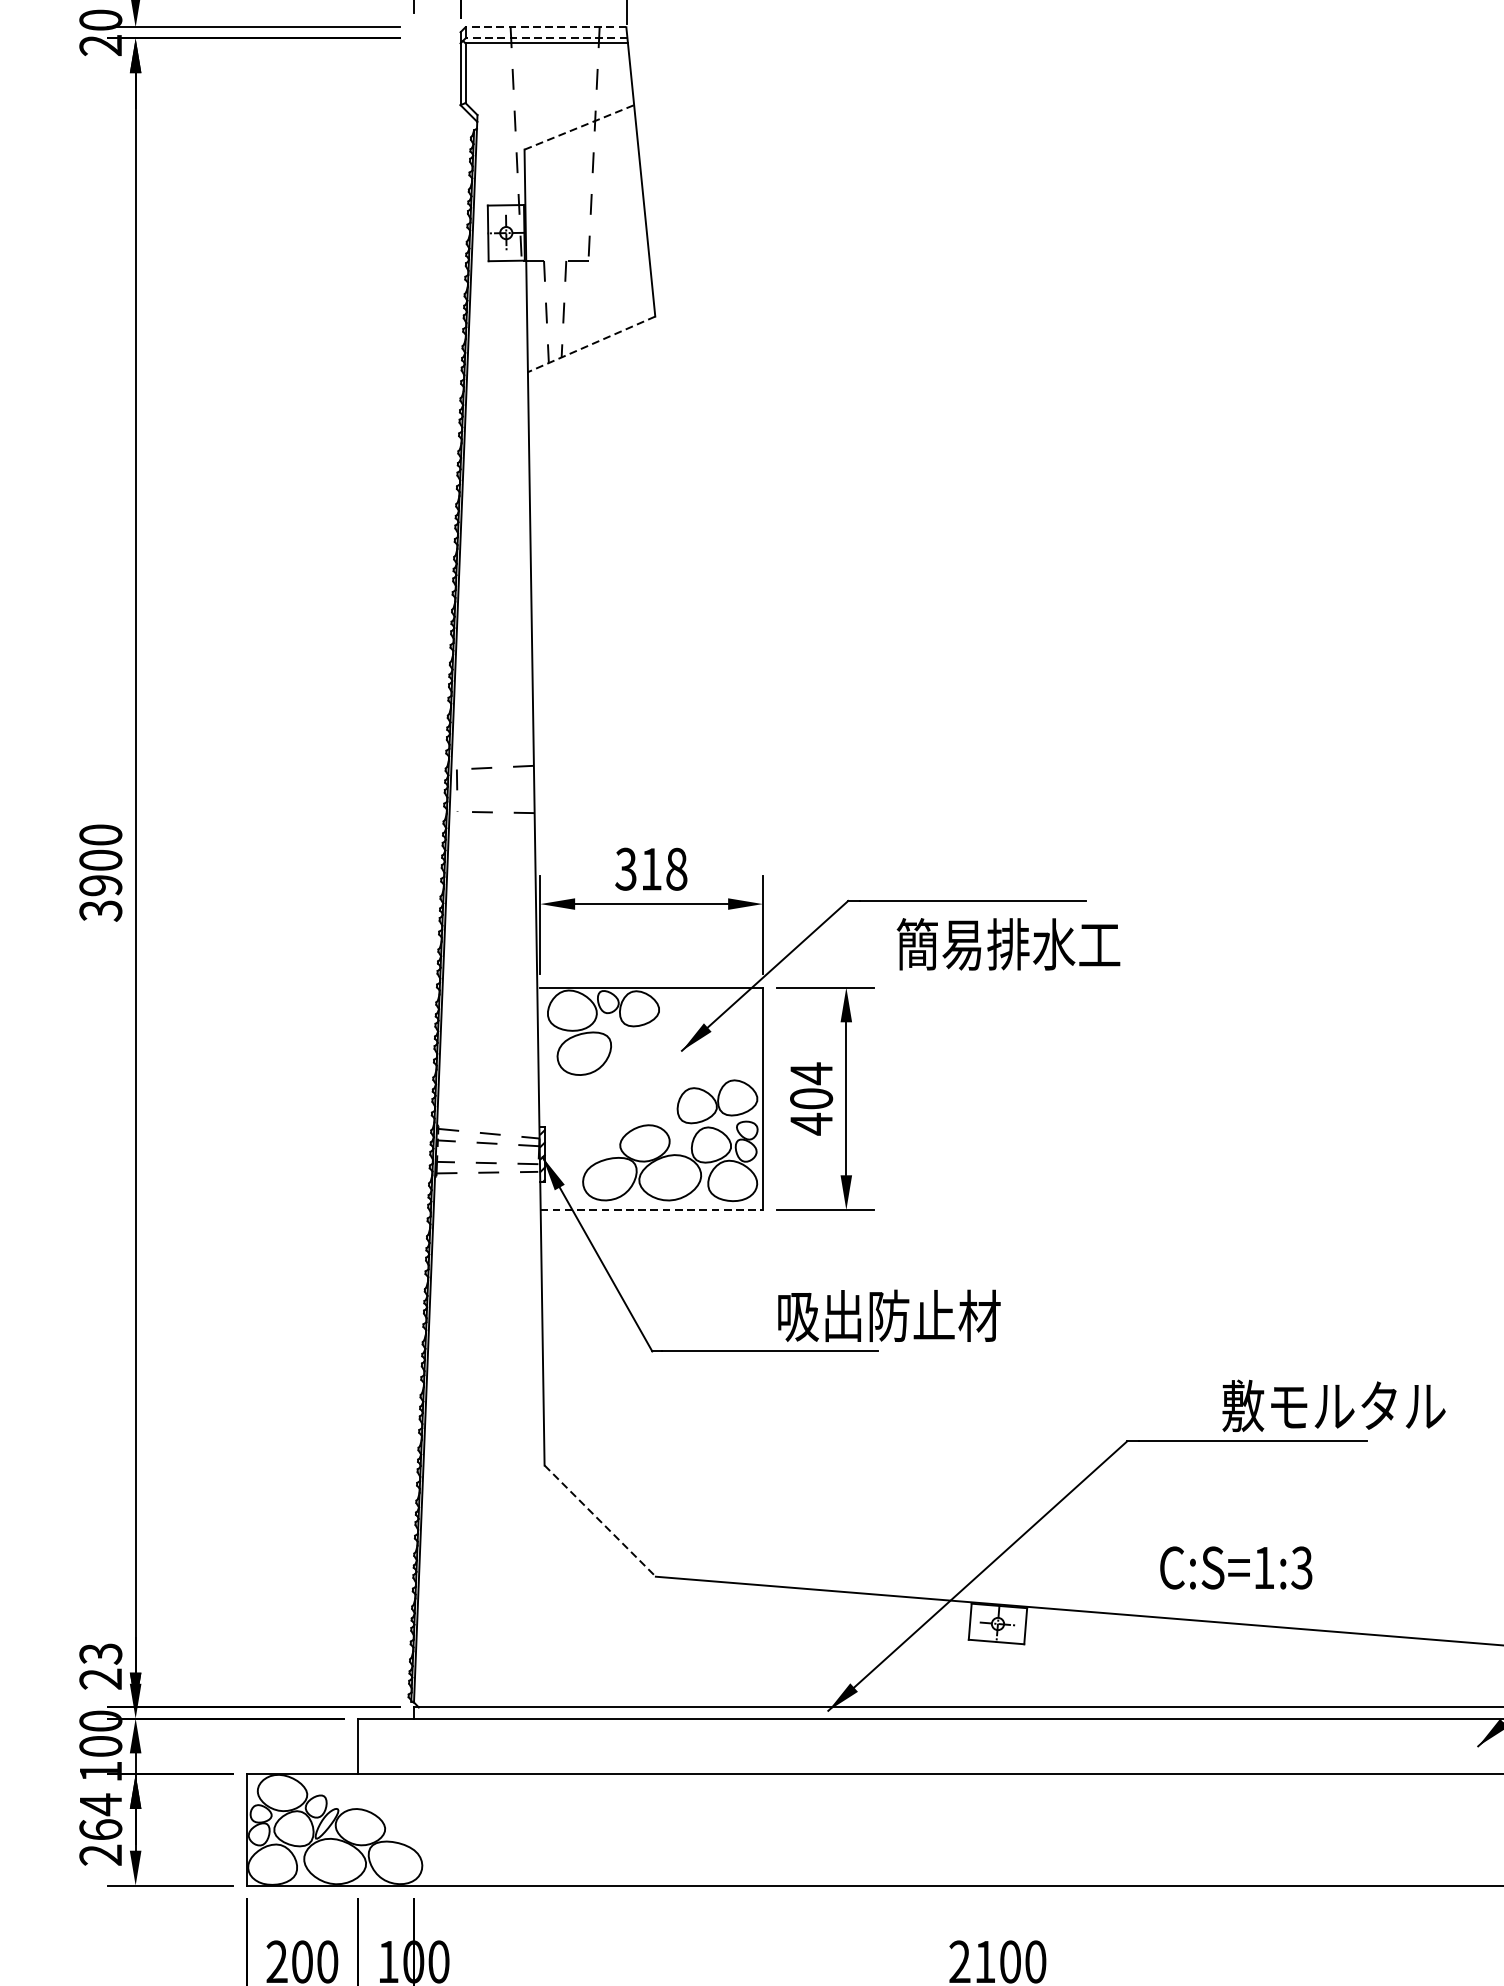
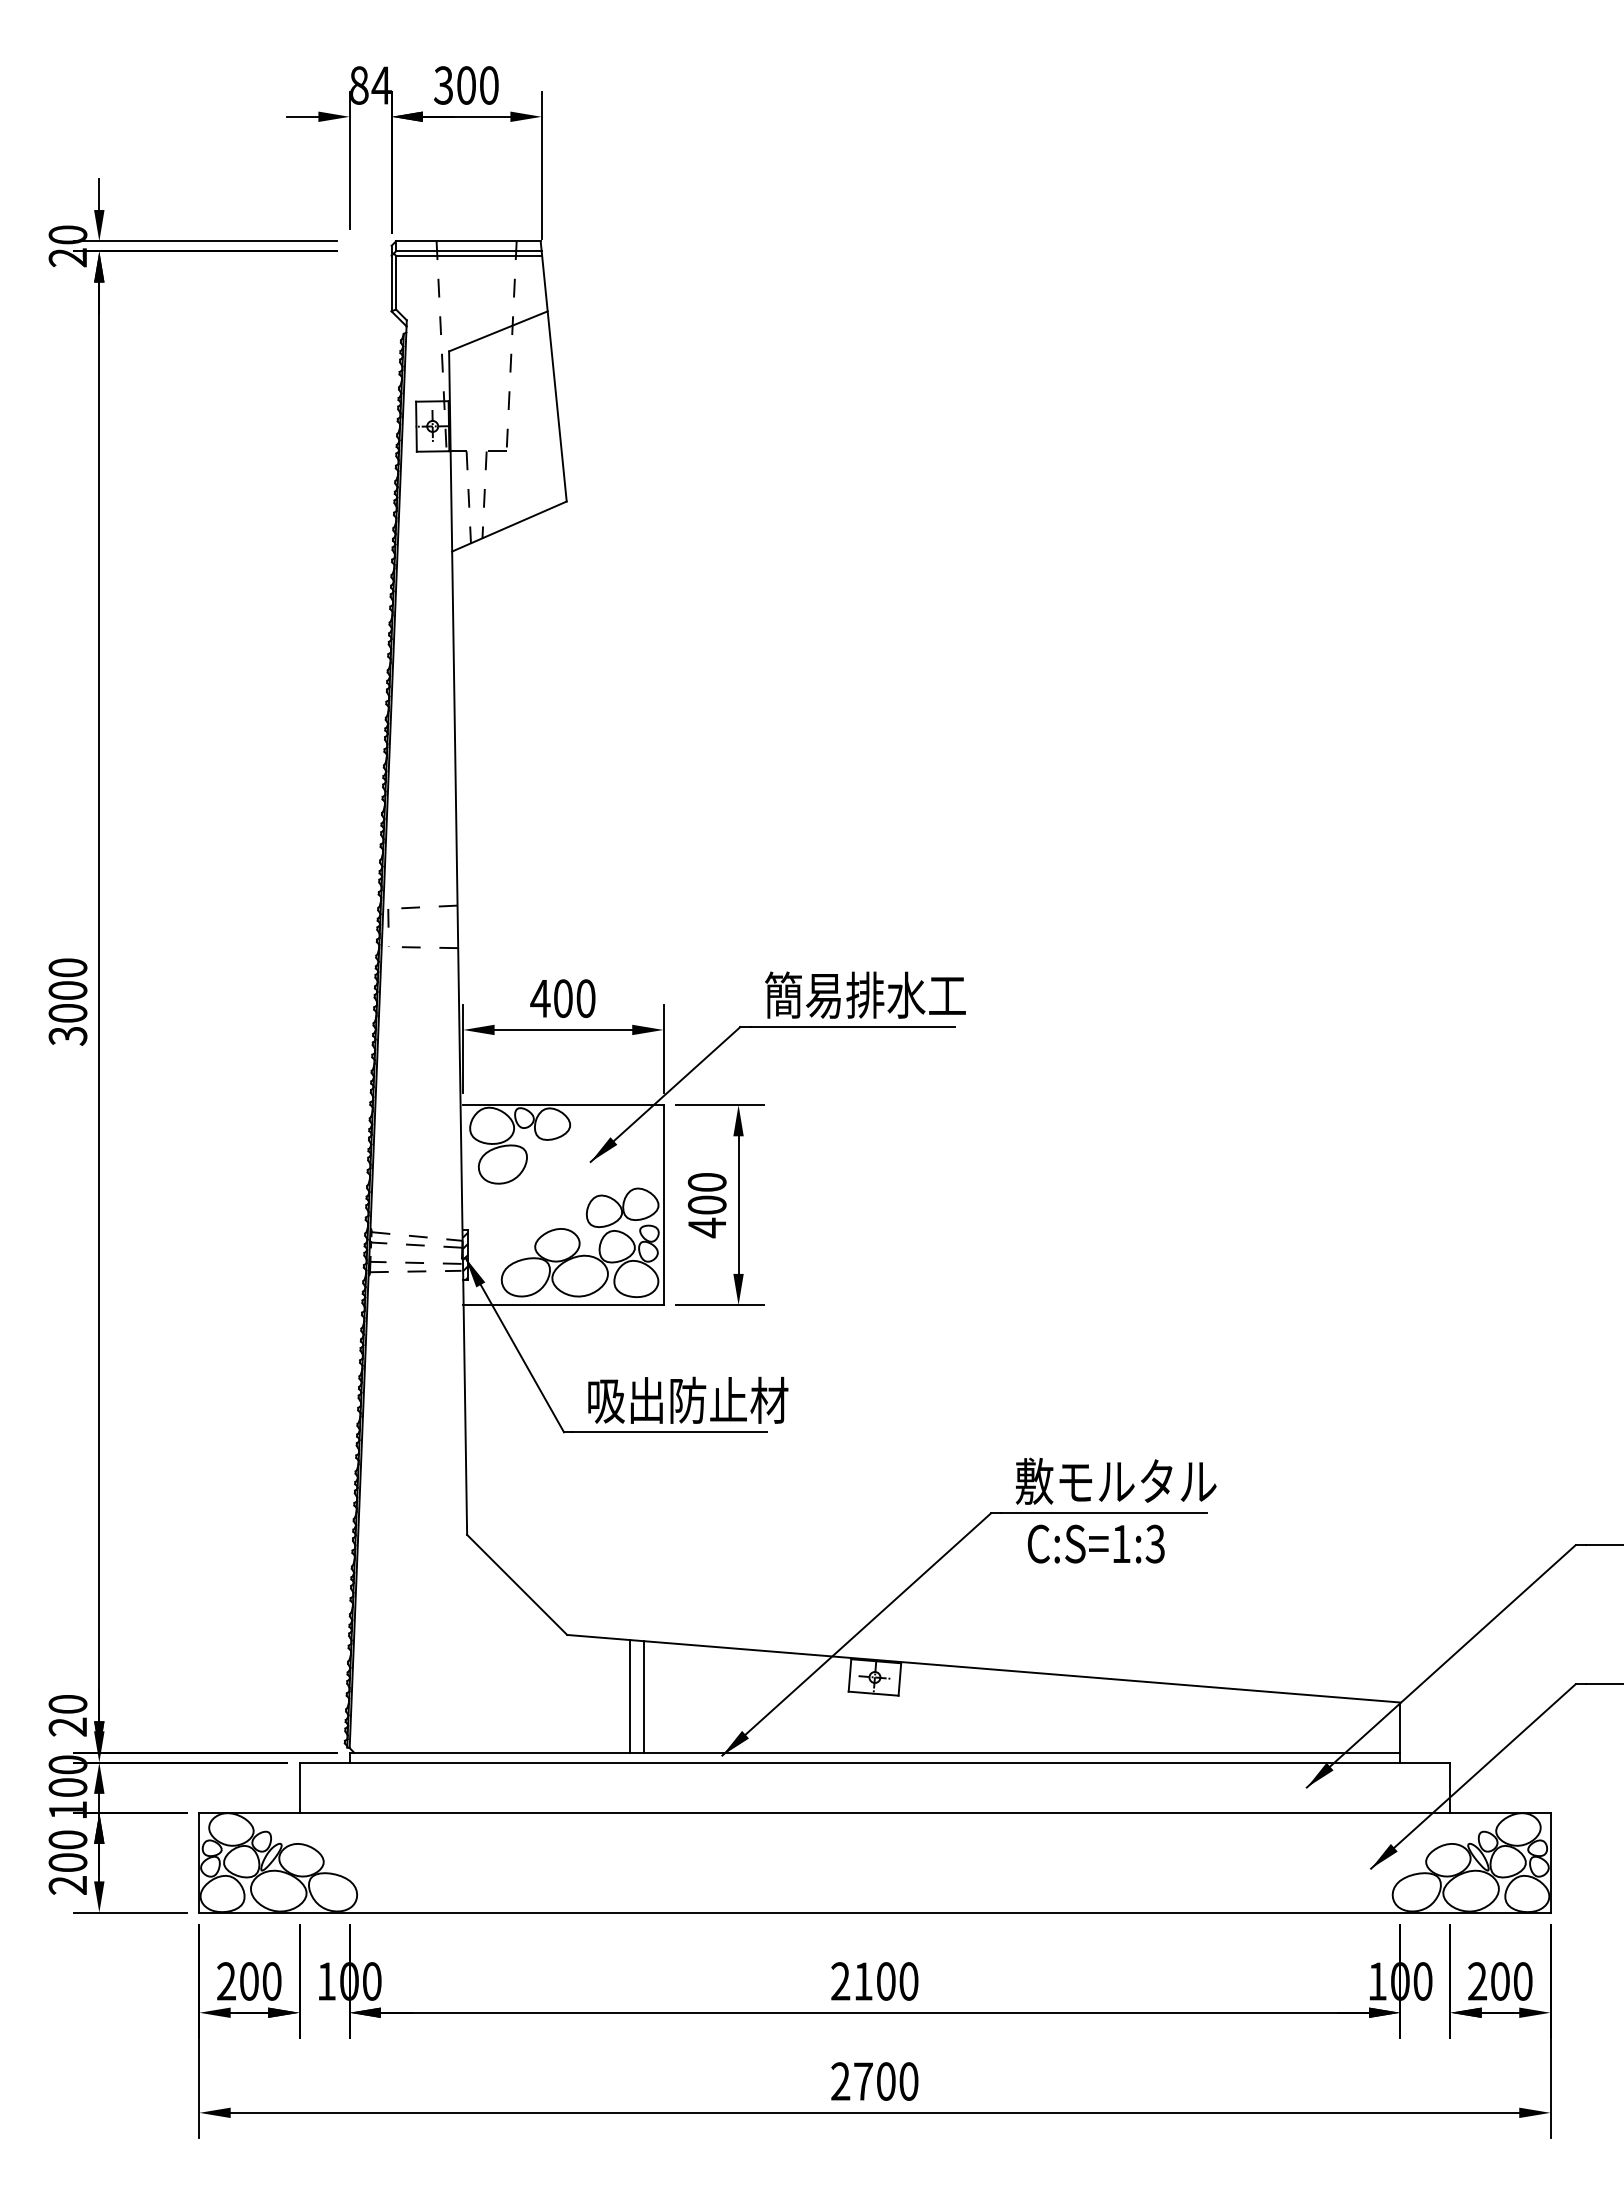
line: (544, 27) -> (467, 241), dashed -> solid
line: (546, 38) -> (468, 251), dashed -> solid
line: (579, 127) -> (498, 331), dashed -> solid
line: (591, 344) -> (509, 526), dashed -> solid
text: (650, 869) -> (562, 998), 318 -> 400
text: (100, 885) -> (67, 1013), 3900 -> 3000
text: (1008, 943) -> (865, 994), moved
text: (810, 1073) -> (706, 1182), 404 -> 400
line: (651, 1210) -> (563, 1305), dashed -> solid
text: (889, 1314) -> (688, 1399), moved
text: (1333, 1404) -> (1115, 1480), moved
line: (600, 1520) -> (517, 1584), dashed -> solid
text: (1236, 1567) -> (1096, 1543), moved
line: (725, 1645) -> (629, 1696), added
line: (740, 1645) -> (643, 1696), added
text: (100, 1654) -> (67, 1704), 23 -> 20
text: (100, 1816) -> (67, 1850), 264 -> 200

